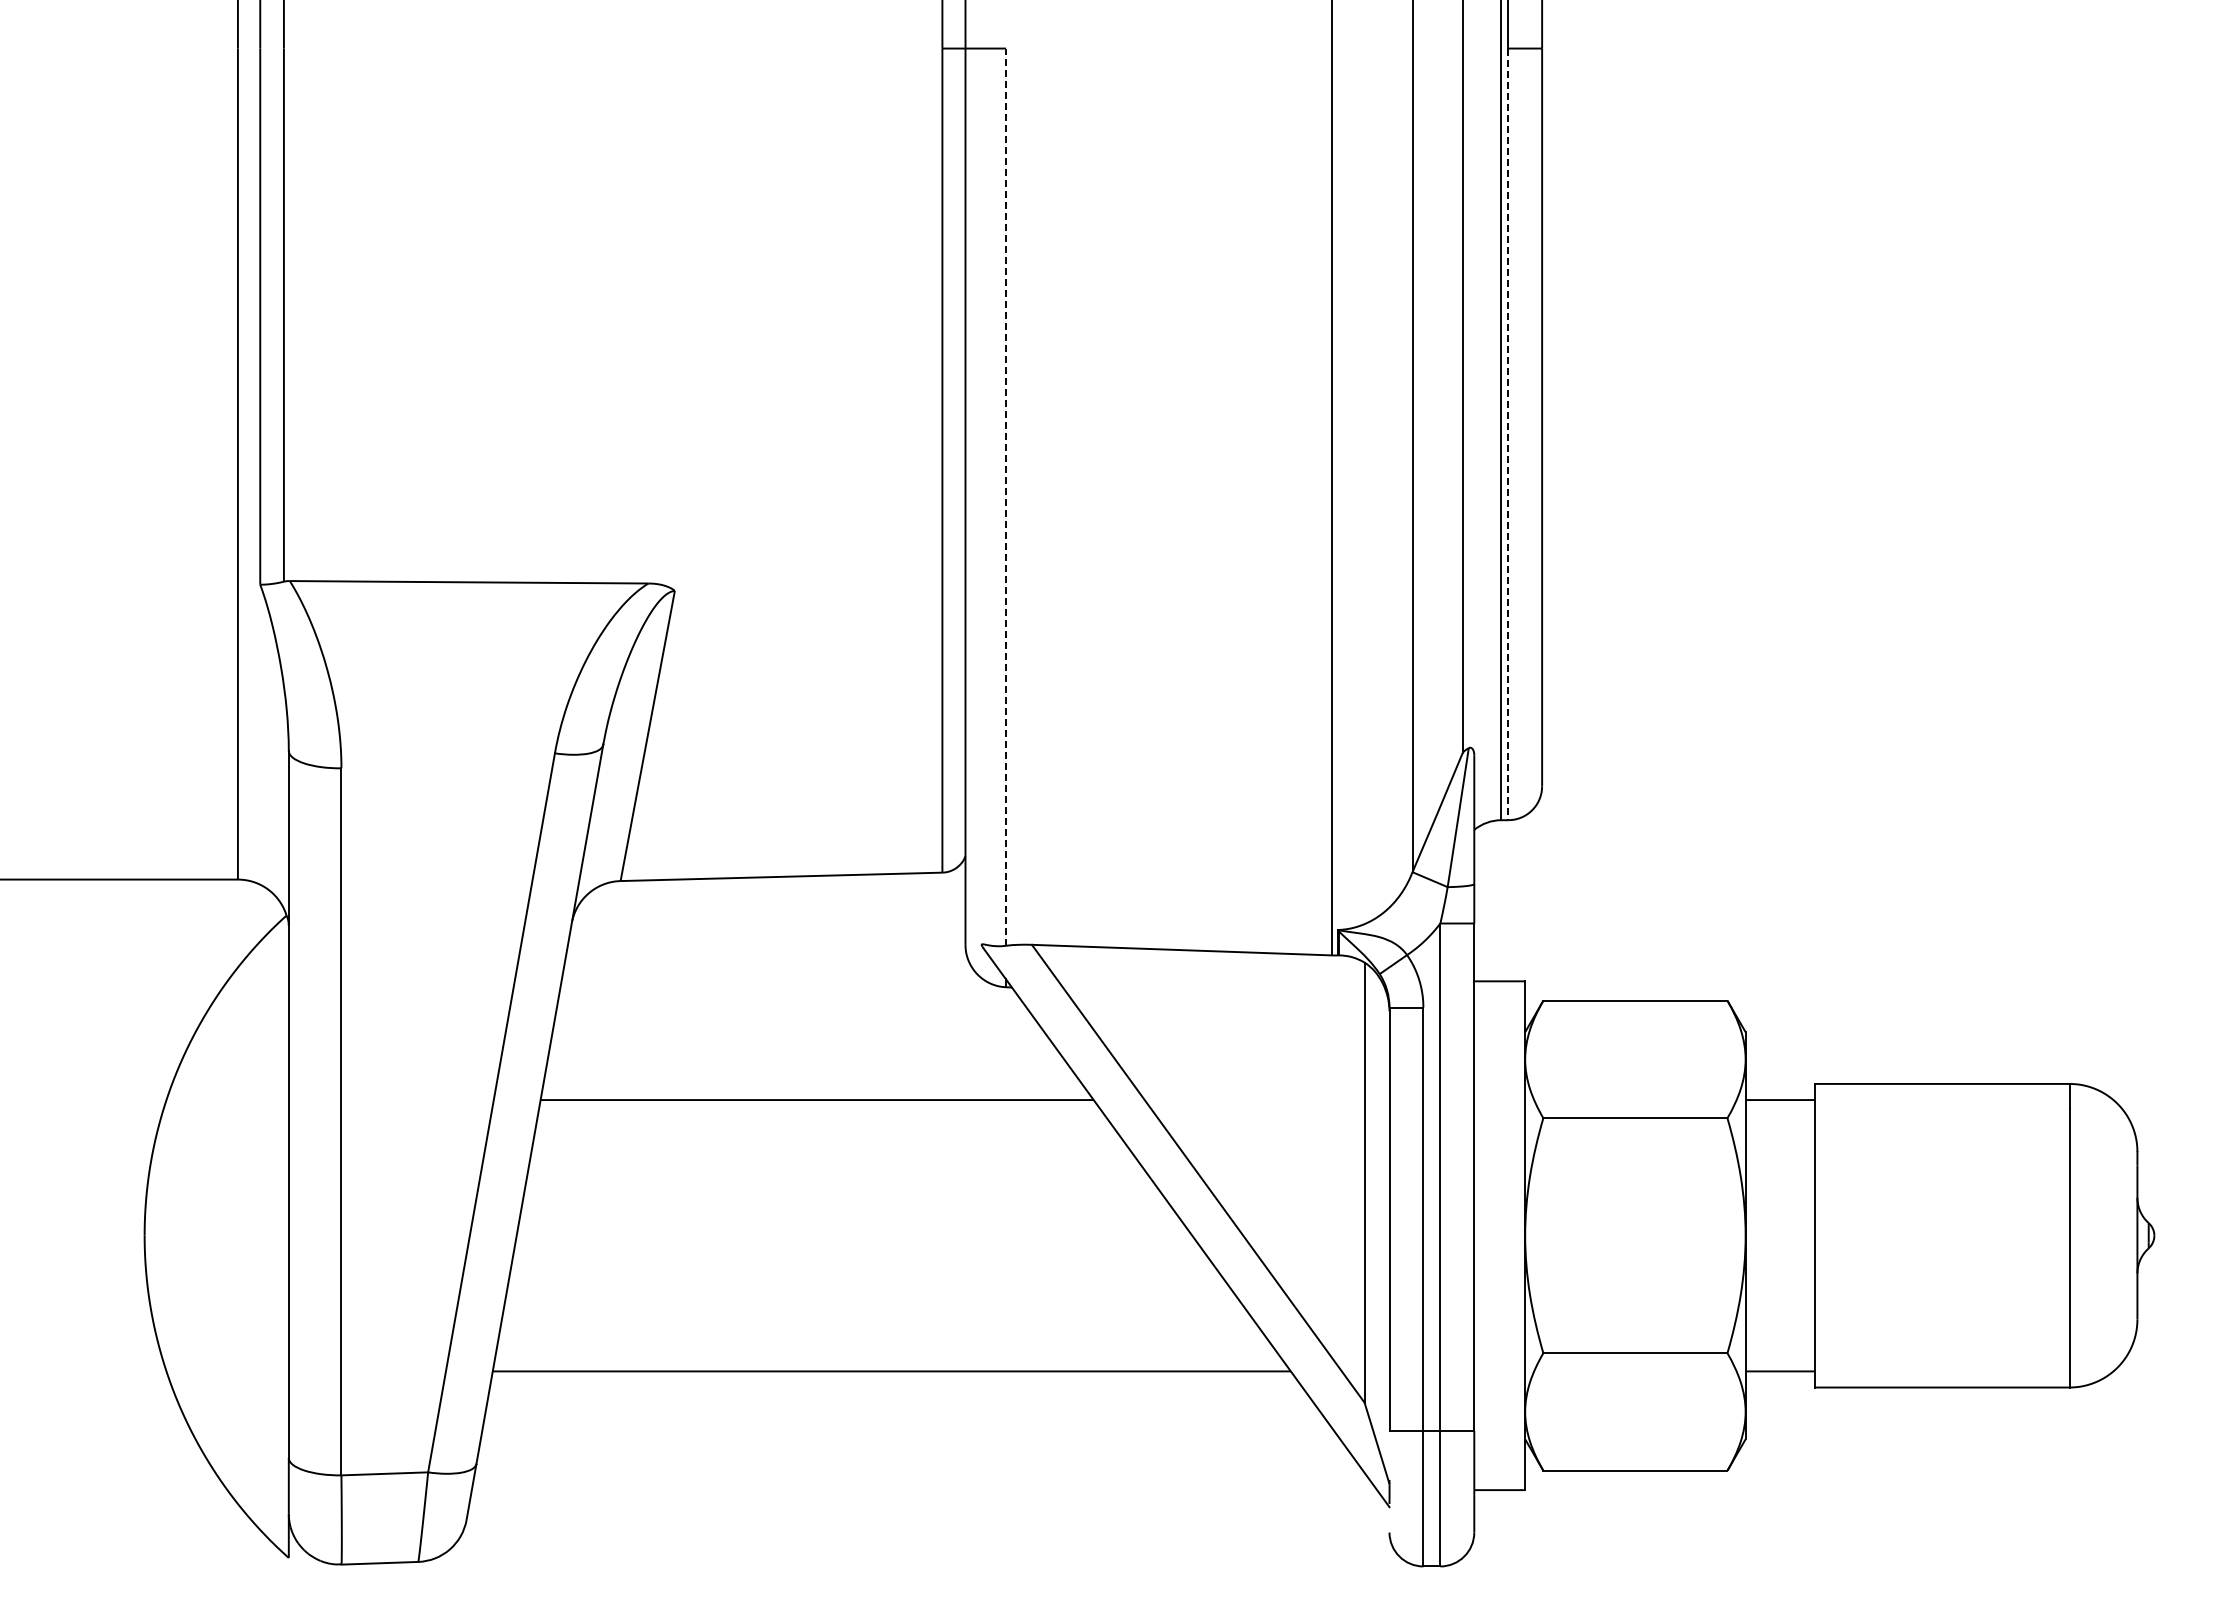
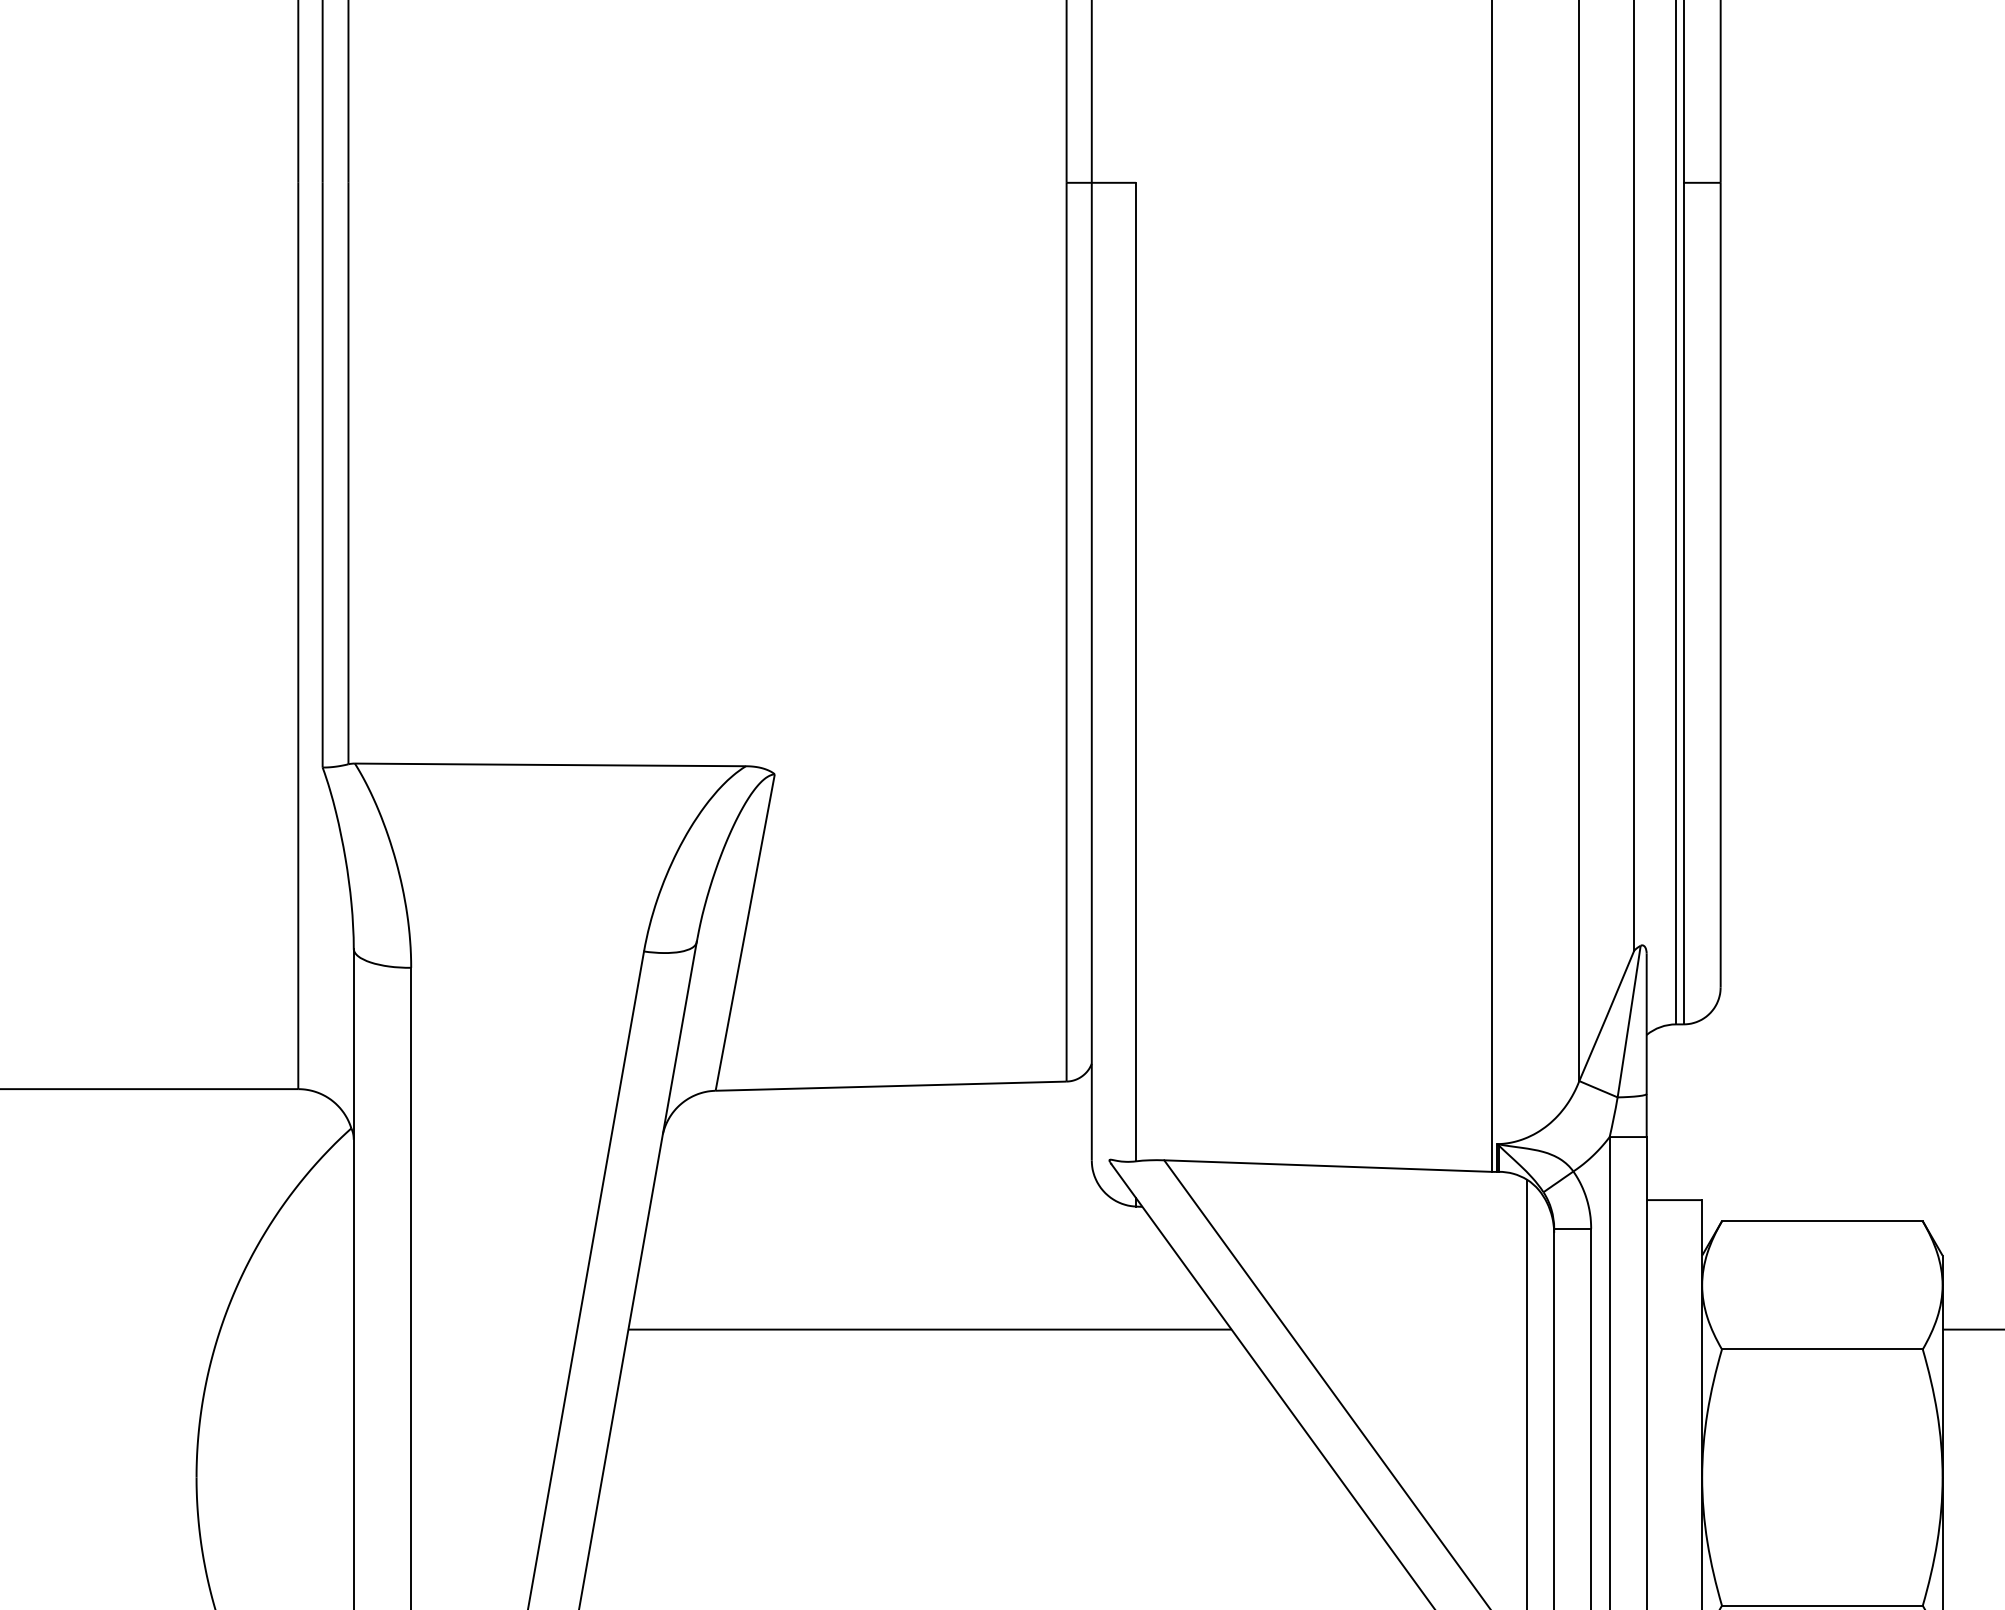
line: (1508, 434) -> (1683, 603), dashed -> solid
line: (1006, 497) -> (1136, 672), dashed -> solid

